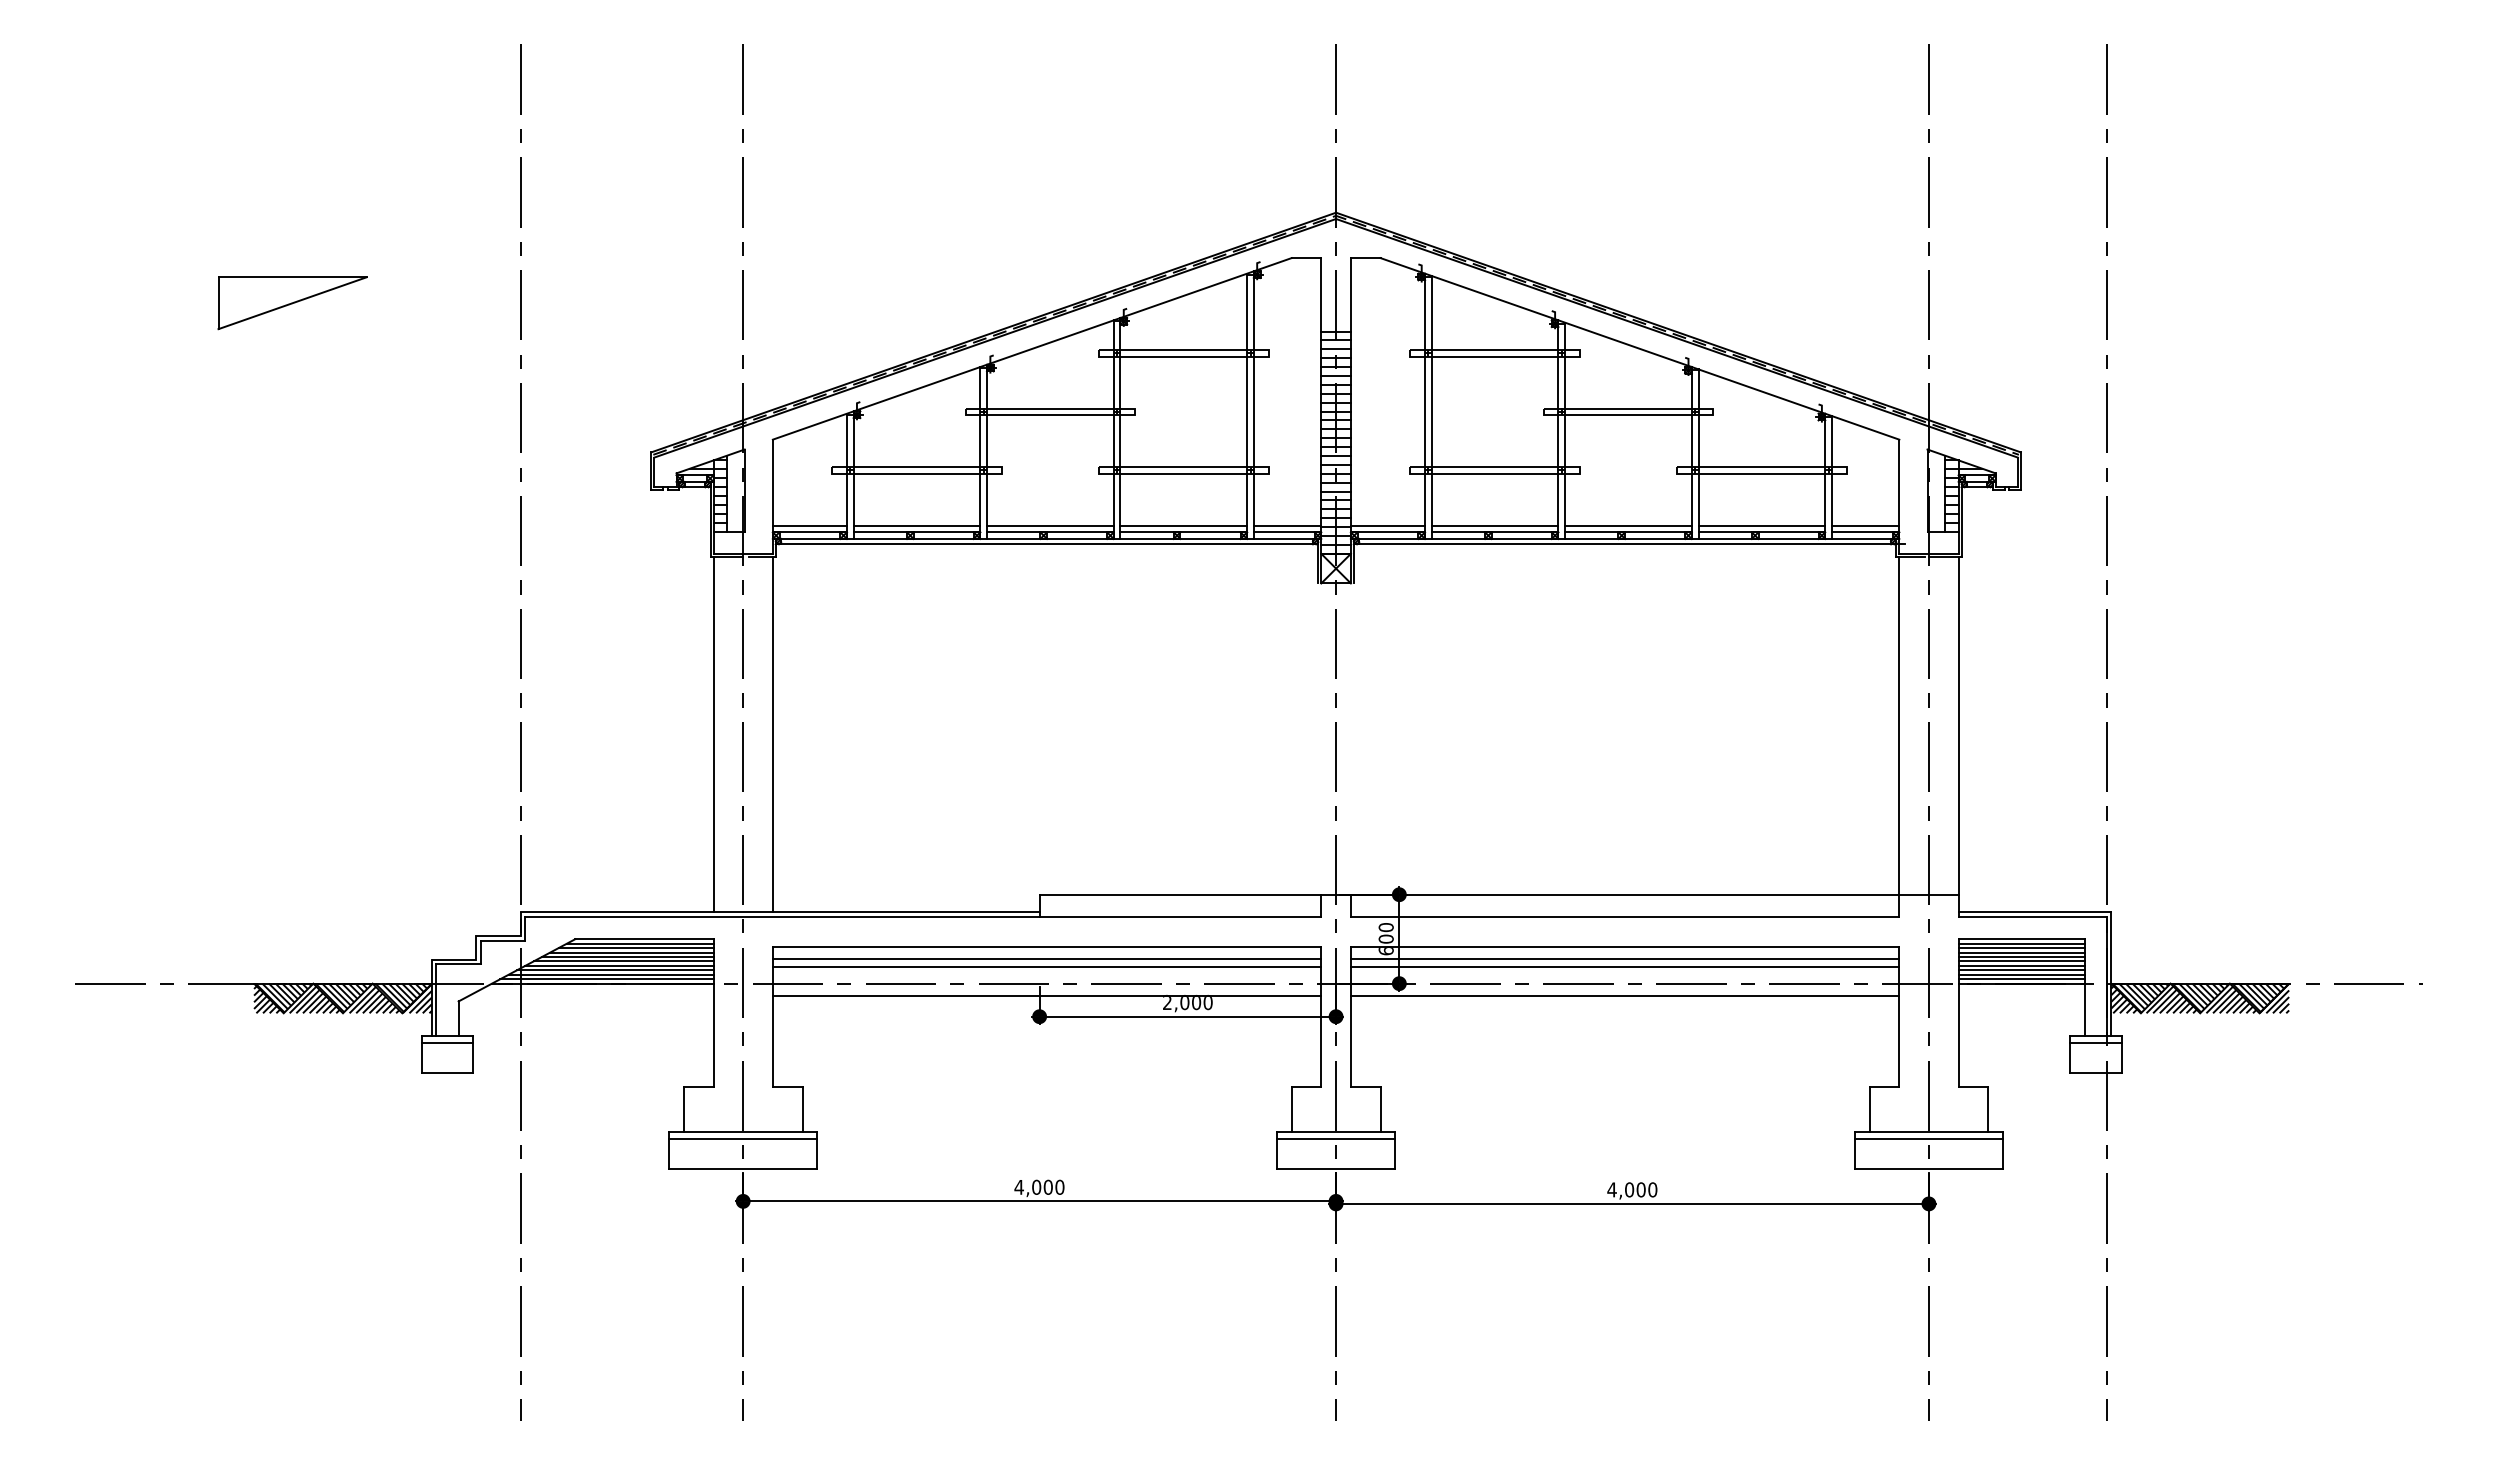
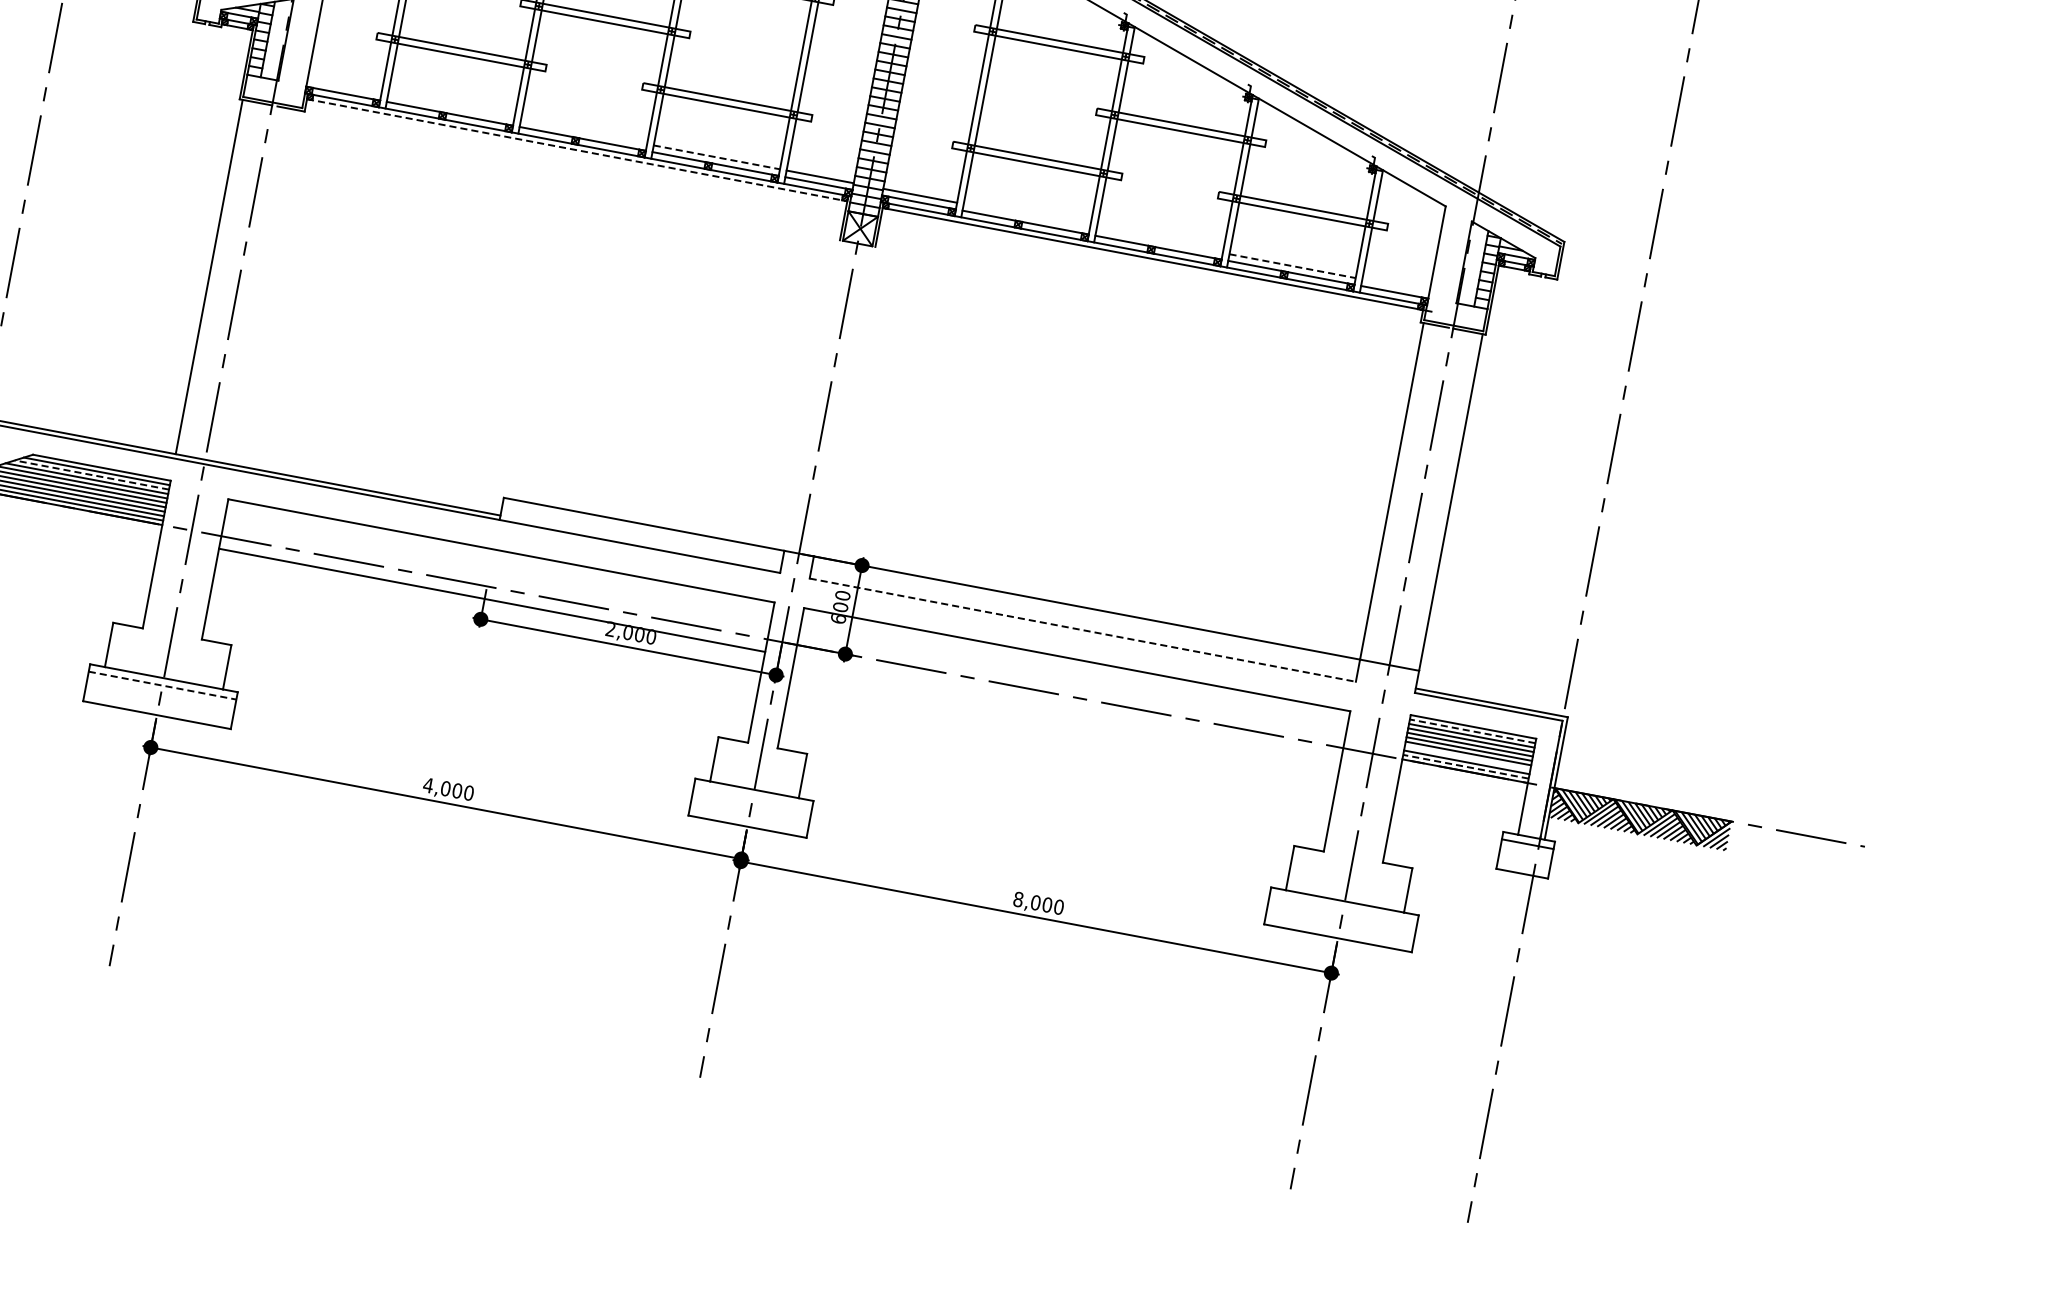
line: (809, 525) -> (344, 86), removed
line: (916, 525) -> (450, 106), removed
line: (1050, 525) -> (584, 132), removed
line: (1184, 525) -> (717, 157), solid -> dashed
line: (1494, 525) -> (1026, 215), removed
line: (1628, 525) -> (1159, 240), removed
line: (1762, 525) -> (1293, 266), solid -> dashed
line: (1865, 525) -> (1395, 285), removed
line: (1047, 544) -> (577, 150), solid -> dashed
line: (772, 734) -> (267, 287), removed
line: (1625, 916) -> (1083, 629), solid -> dashed
line: (2021, 943) -> (1472, 731), solid -> dashed
line: (635, 948) -> (91, 475), solid -> dashed
line: (1046, 959) -> (498, 563), removed
line: (1624, 959) -> (1074, 672), removed
line: (1046, 966) -> (497, 570), removed
line: (1624, 966) -> (1072, 679), removed
line: (2021, 970) -> (1467, 758), removed
line: (2021, 979) -> (1465, 767), solid -> dashed
line: (1624, 996) -> (1067, 709), removed
line: (743, 1139) -> (162, 685), solid -> dashed
line: (1335, 1139) -> (752, 797), removed
line: (1928, 1139) -> (1343, 908), removed
text: (1611, 1189) -> (1017, 899), 4,000 -> 8,000

